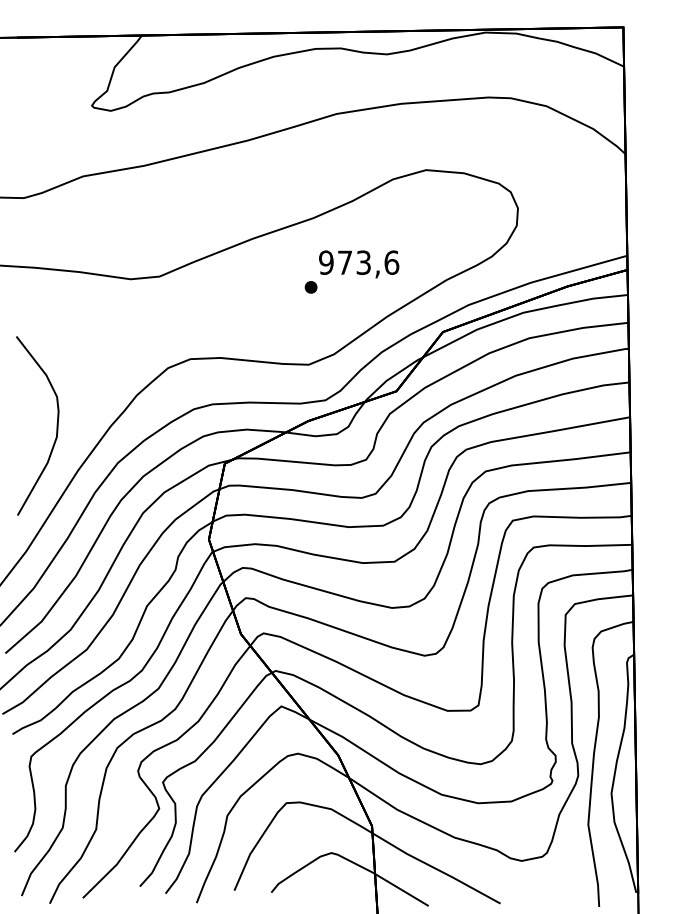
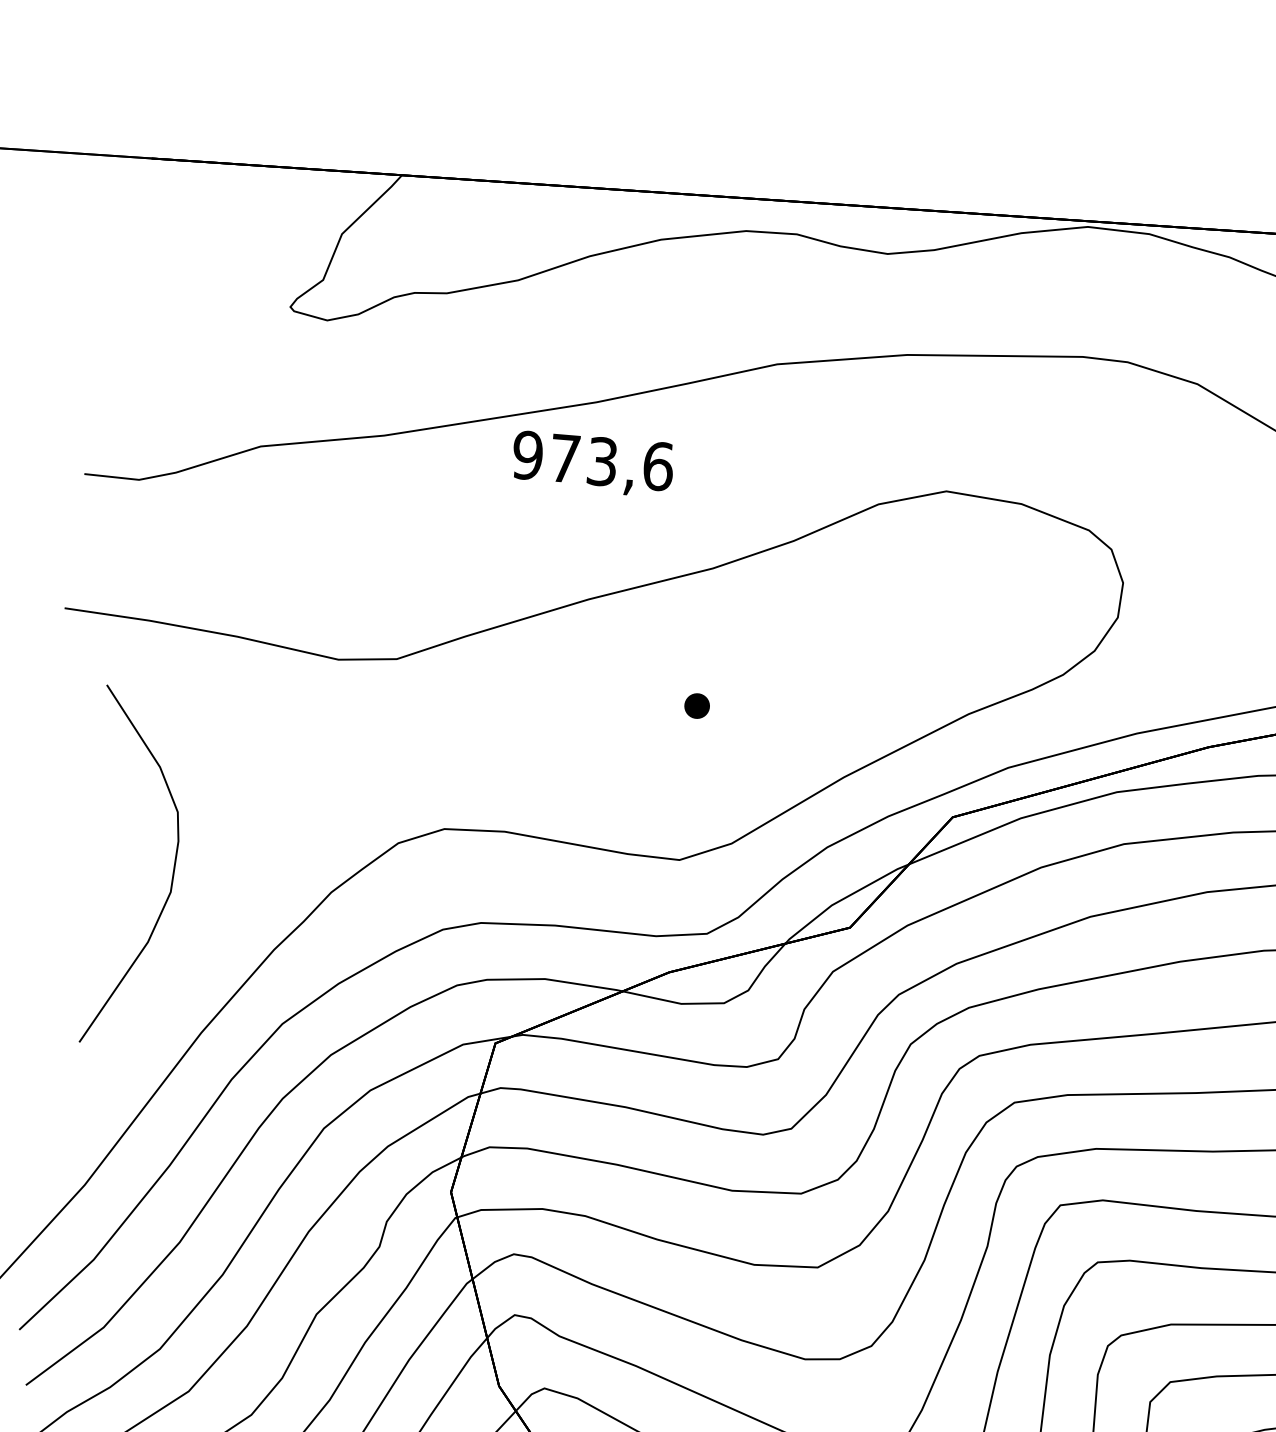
text: (359, 264) -> (593, 464), moved
curve: (56, 425) -> (171, 869), moved

